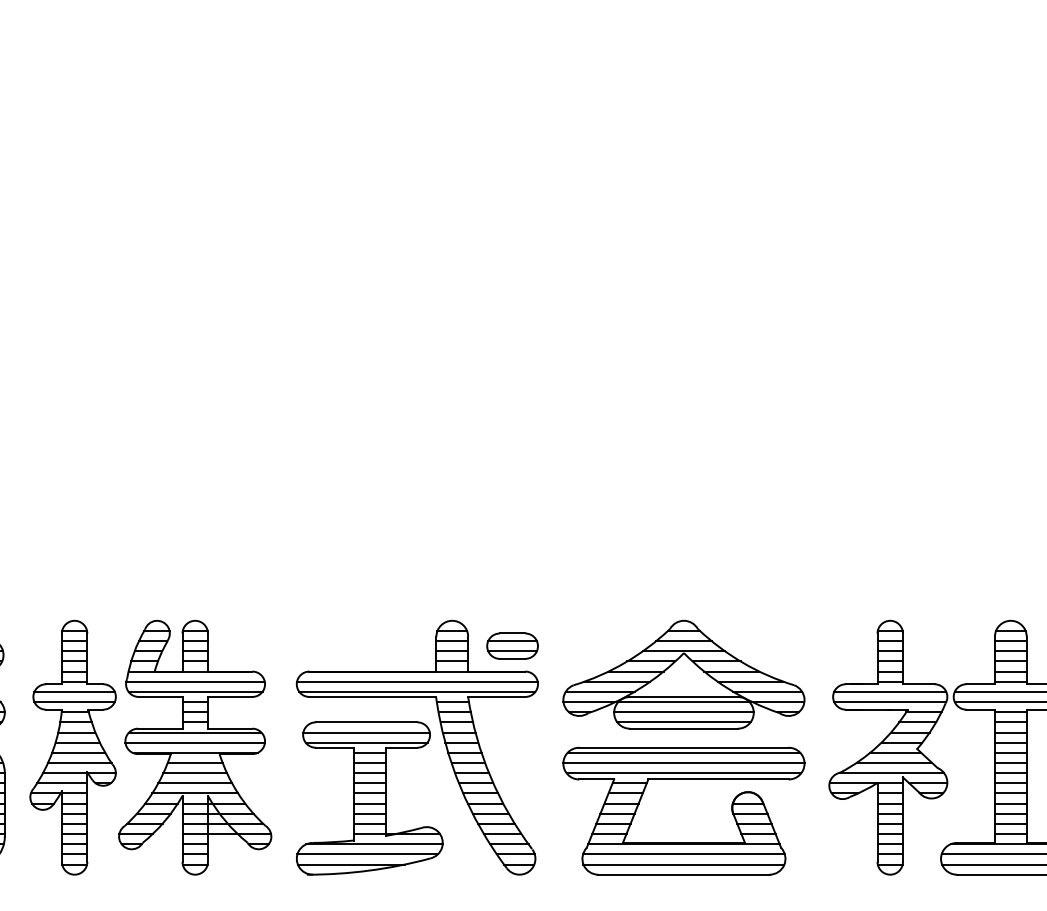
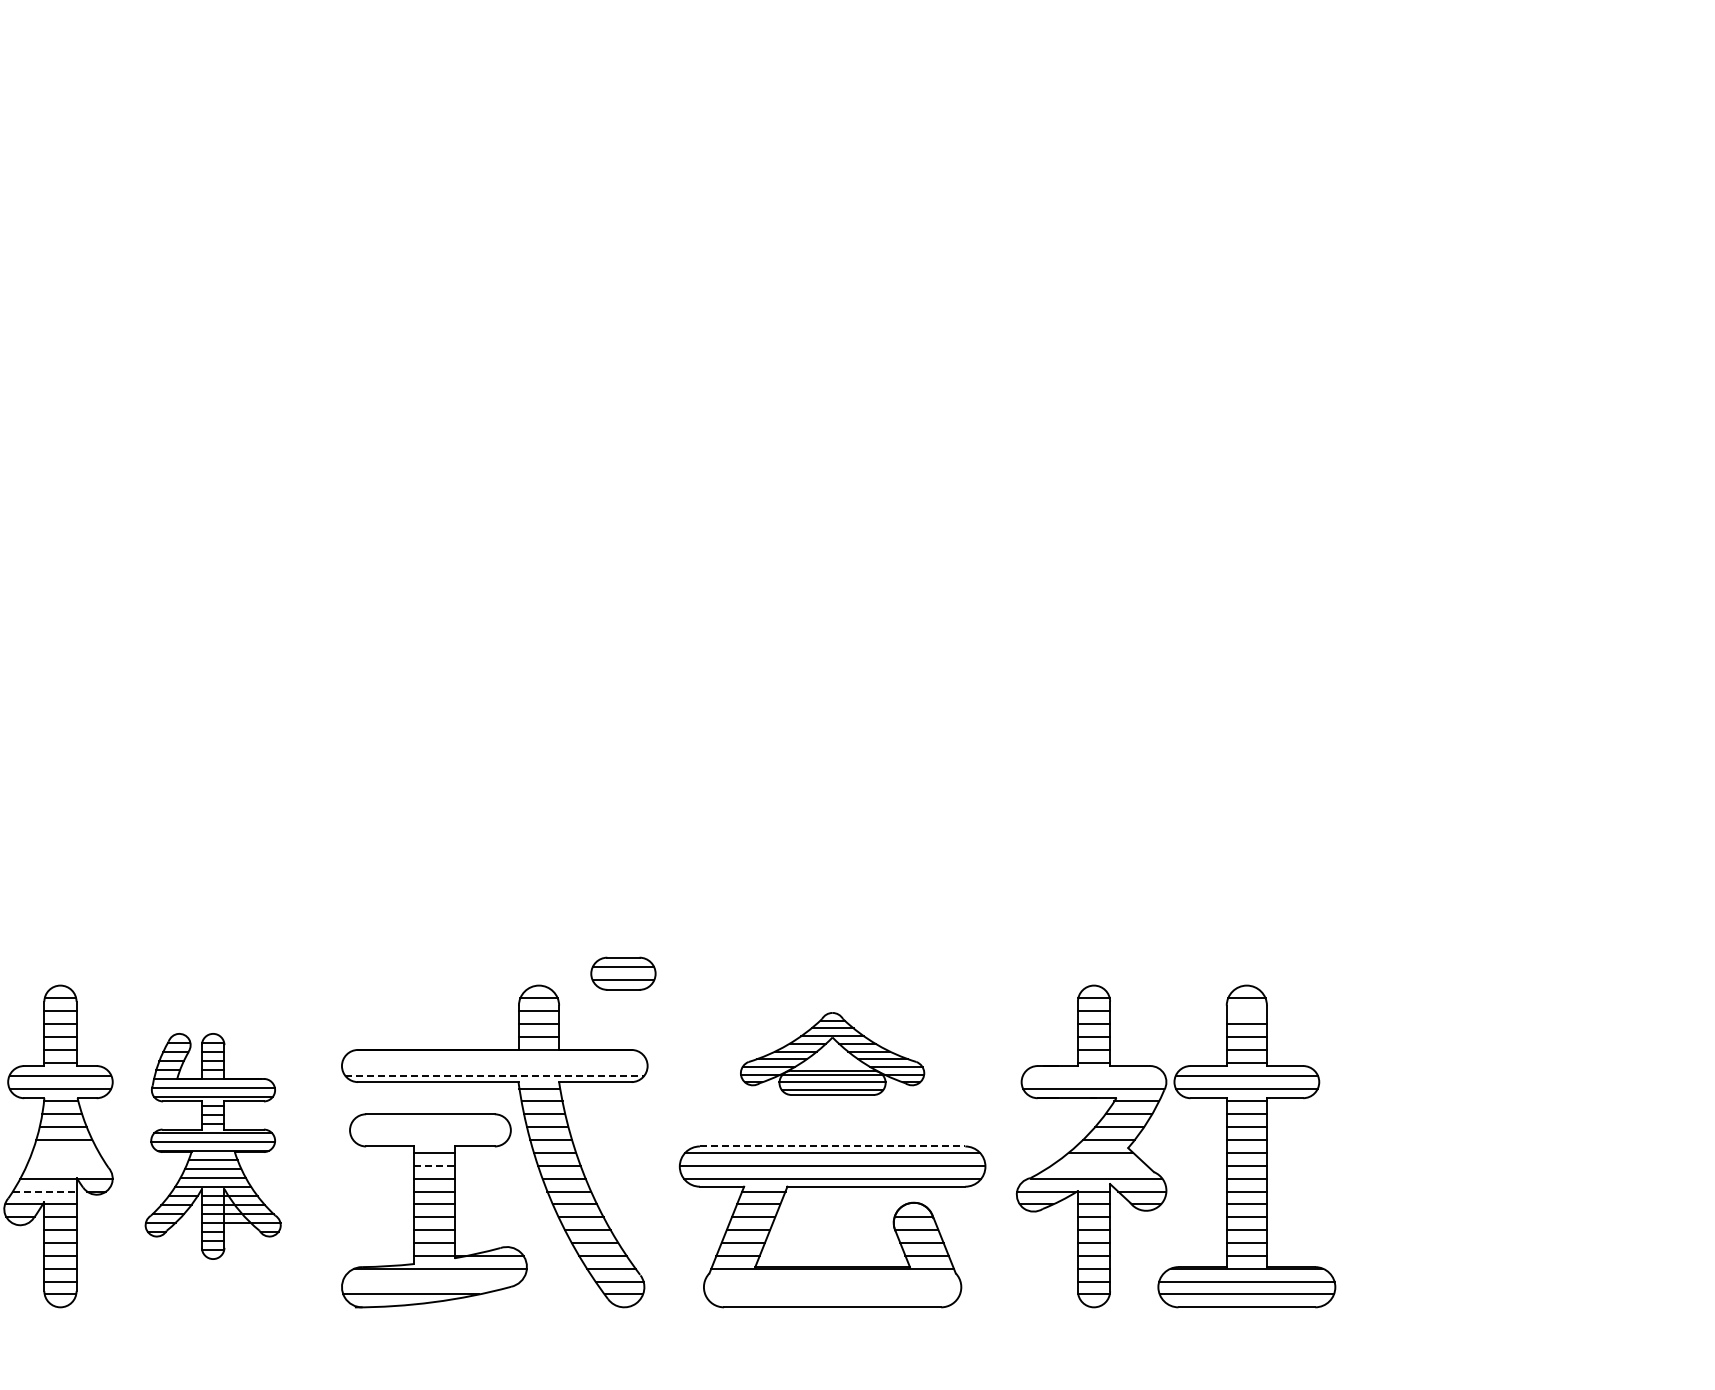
line: (1010, 641) -> (1246, 1011), removed
part: (512, 645) -> (623, 973), moved
part: (683, 674) -> (832, 1053), size x0.6
line: (417, 681) -> (494, 1062), removed
line: (417, 691) -> (494, 1075), solid -> dashed
line: (889, 691) -> (1093, 1075), removed
line: (366, 732) -> (430, 1127), removed
line: (366, 743) -> (430, 1140), removed
part: (194, 747) -> (212, 1146), size x0.7
line: (683, 747) -> (832, 1146), solid -> dashed
line: (78, 752) -> (65, 1152), removed
line: (79, 762) -> (66, 1165), removed
line: (369, 762) -> (434, 1165), solid -> dashed
line: (894, 762) -> (1099, 1165), removed
line: (62, 783) -> (44, 1191), solid -> dashed
line: (367, 854) -> (431, 1281), removed
line: (683, 854) -> (832, 1281), removed
line: (683, 864) -> (832, 1294), removed

